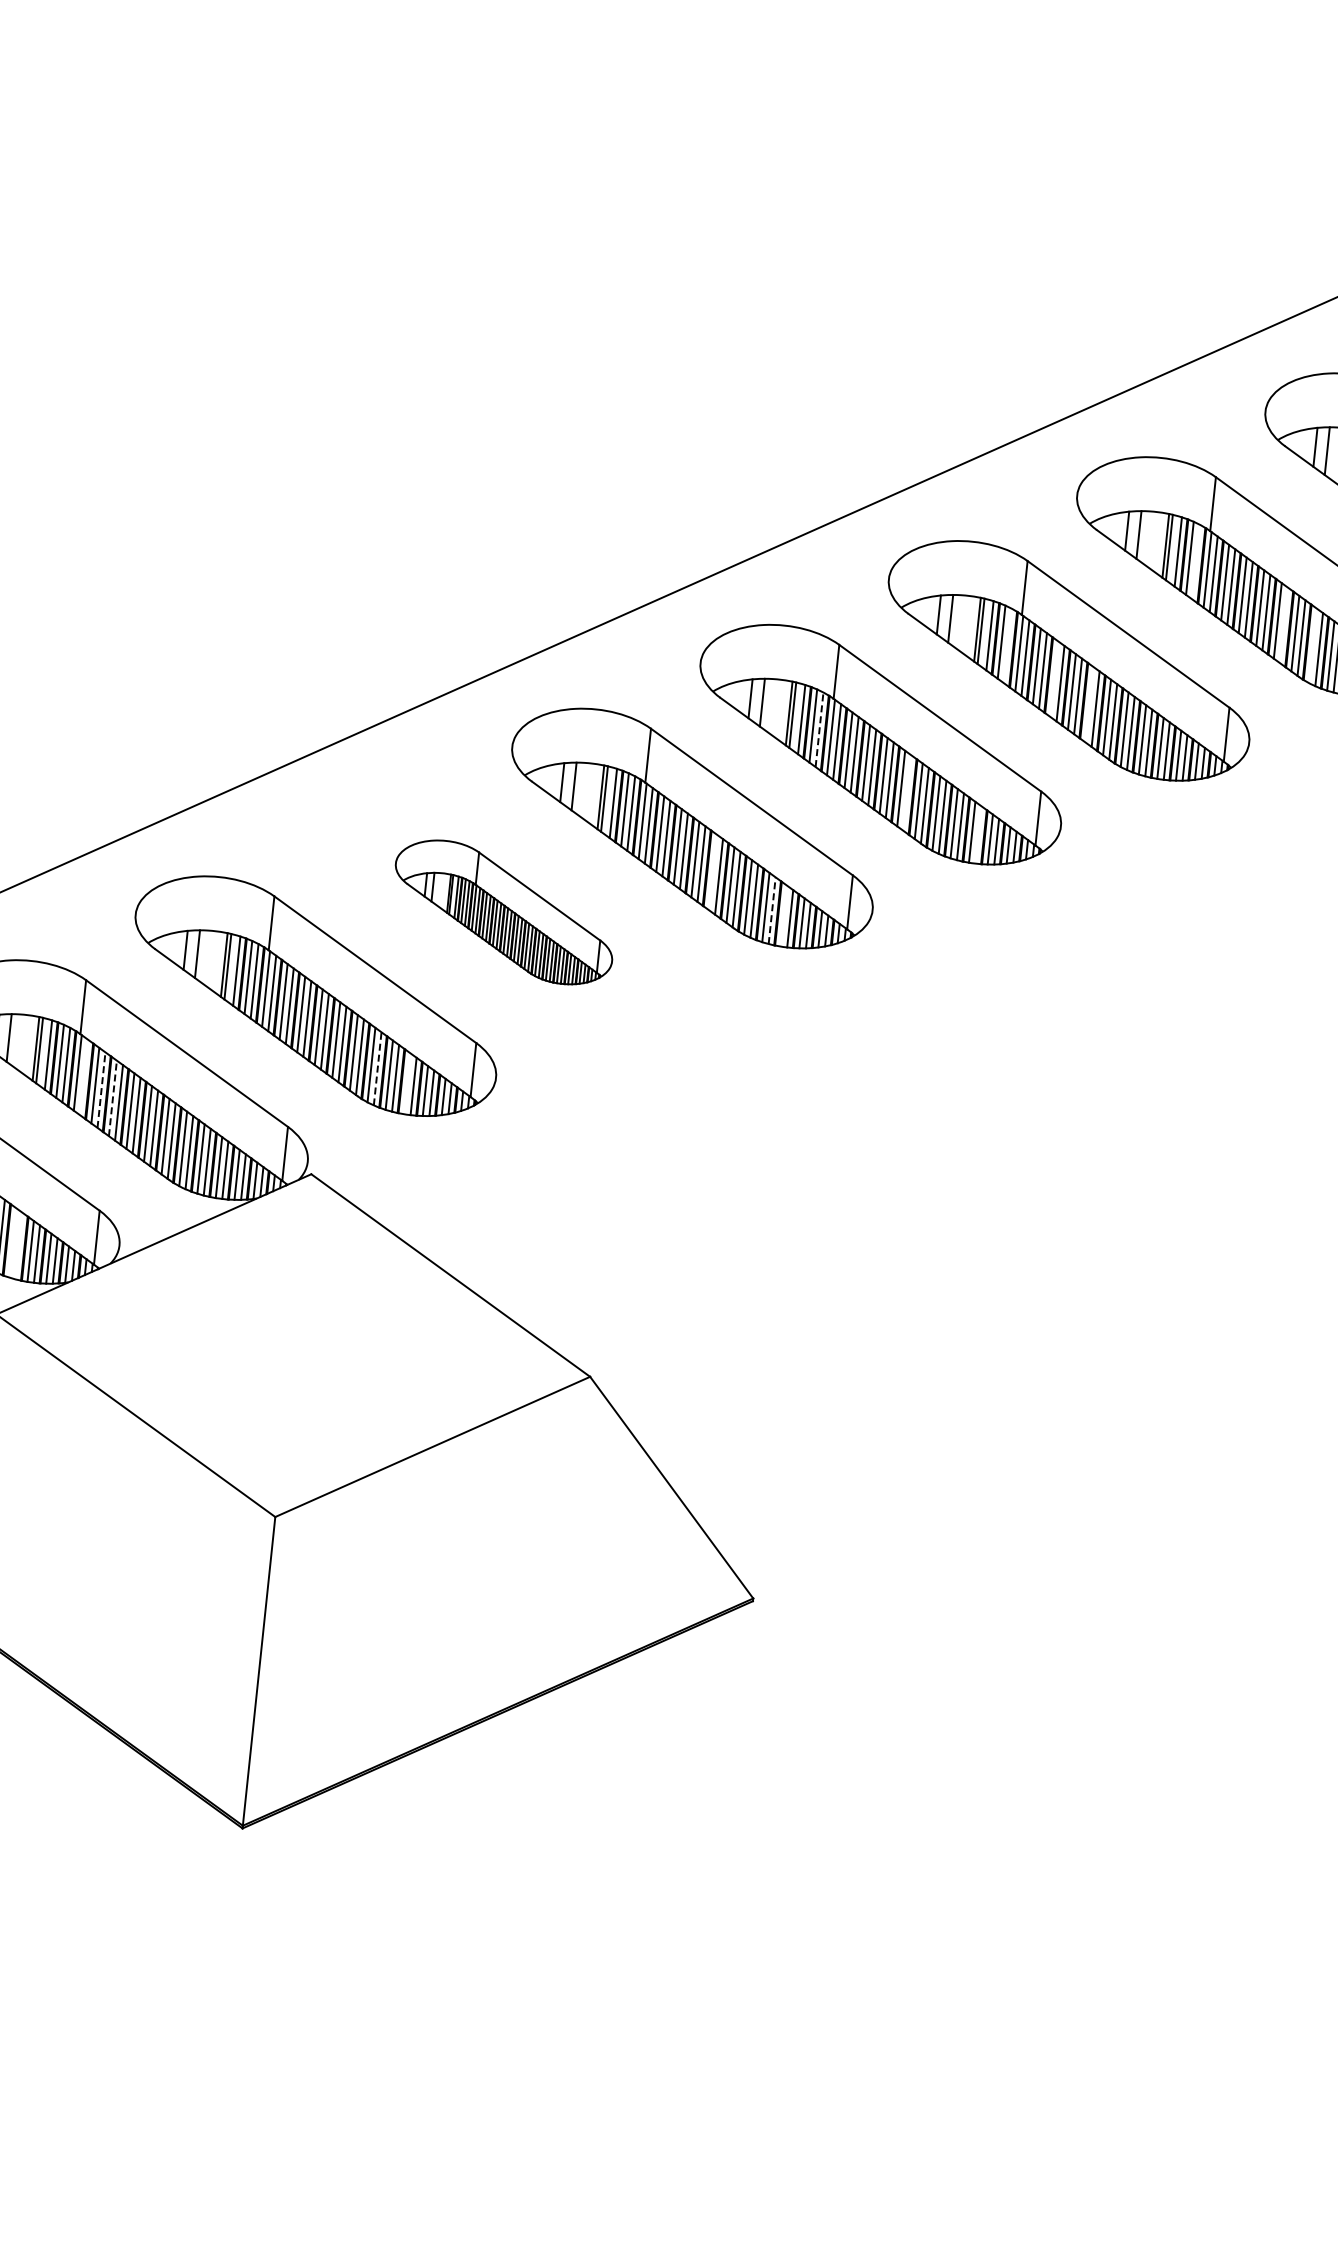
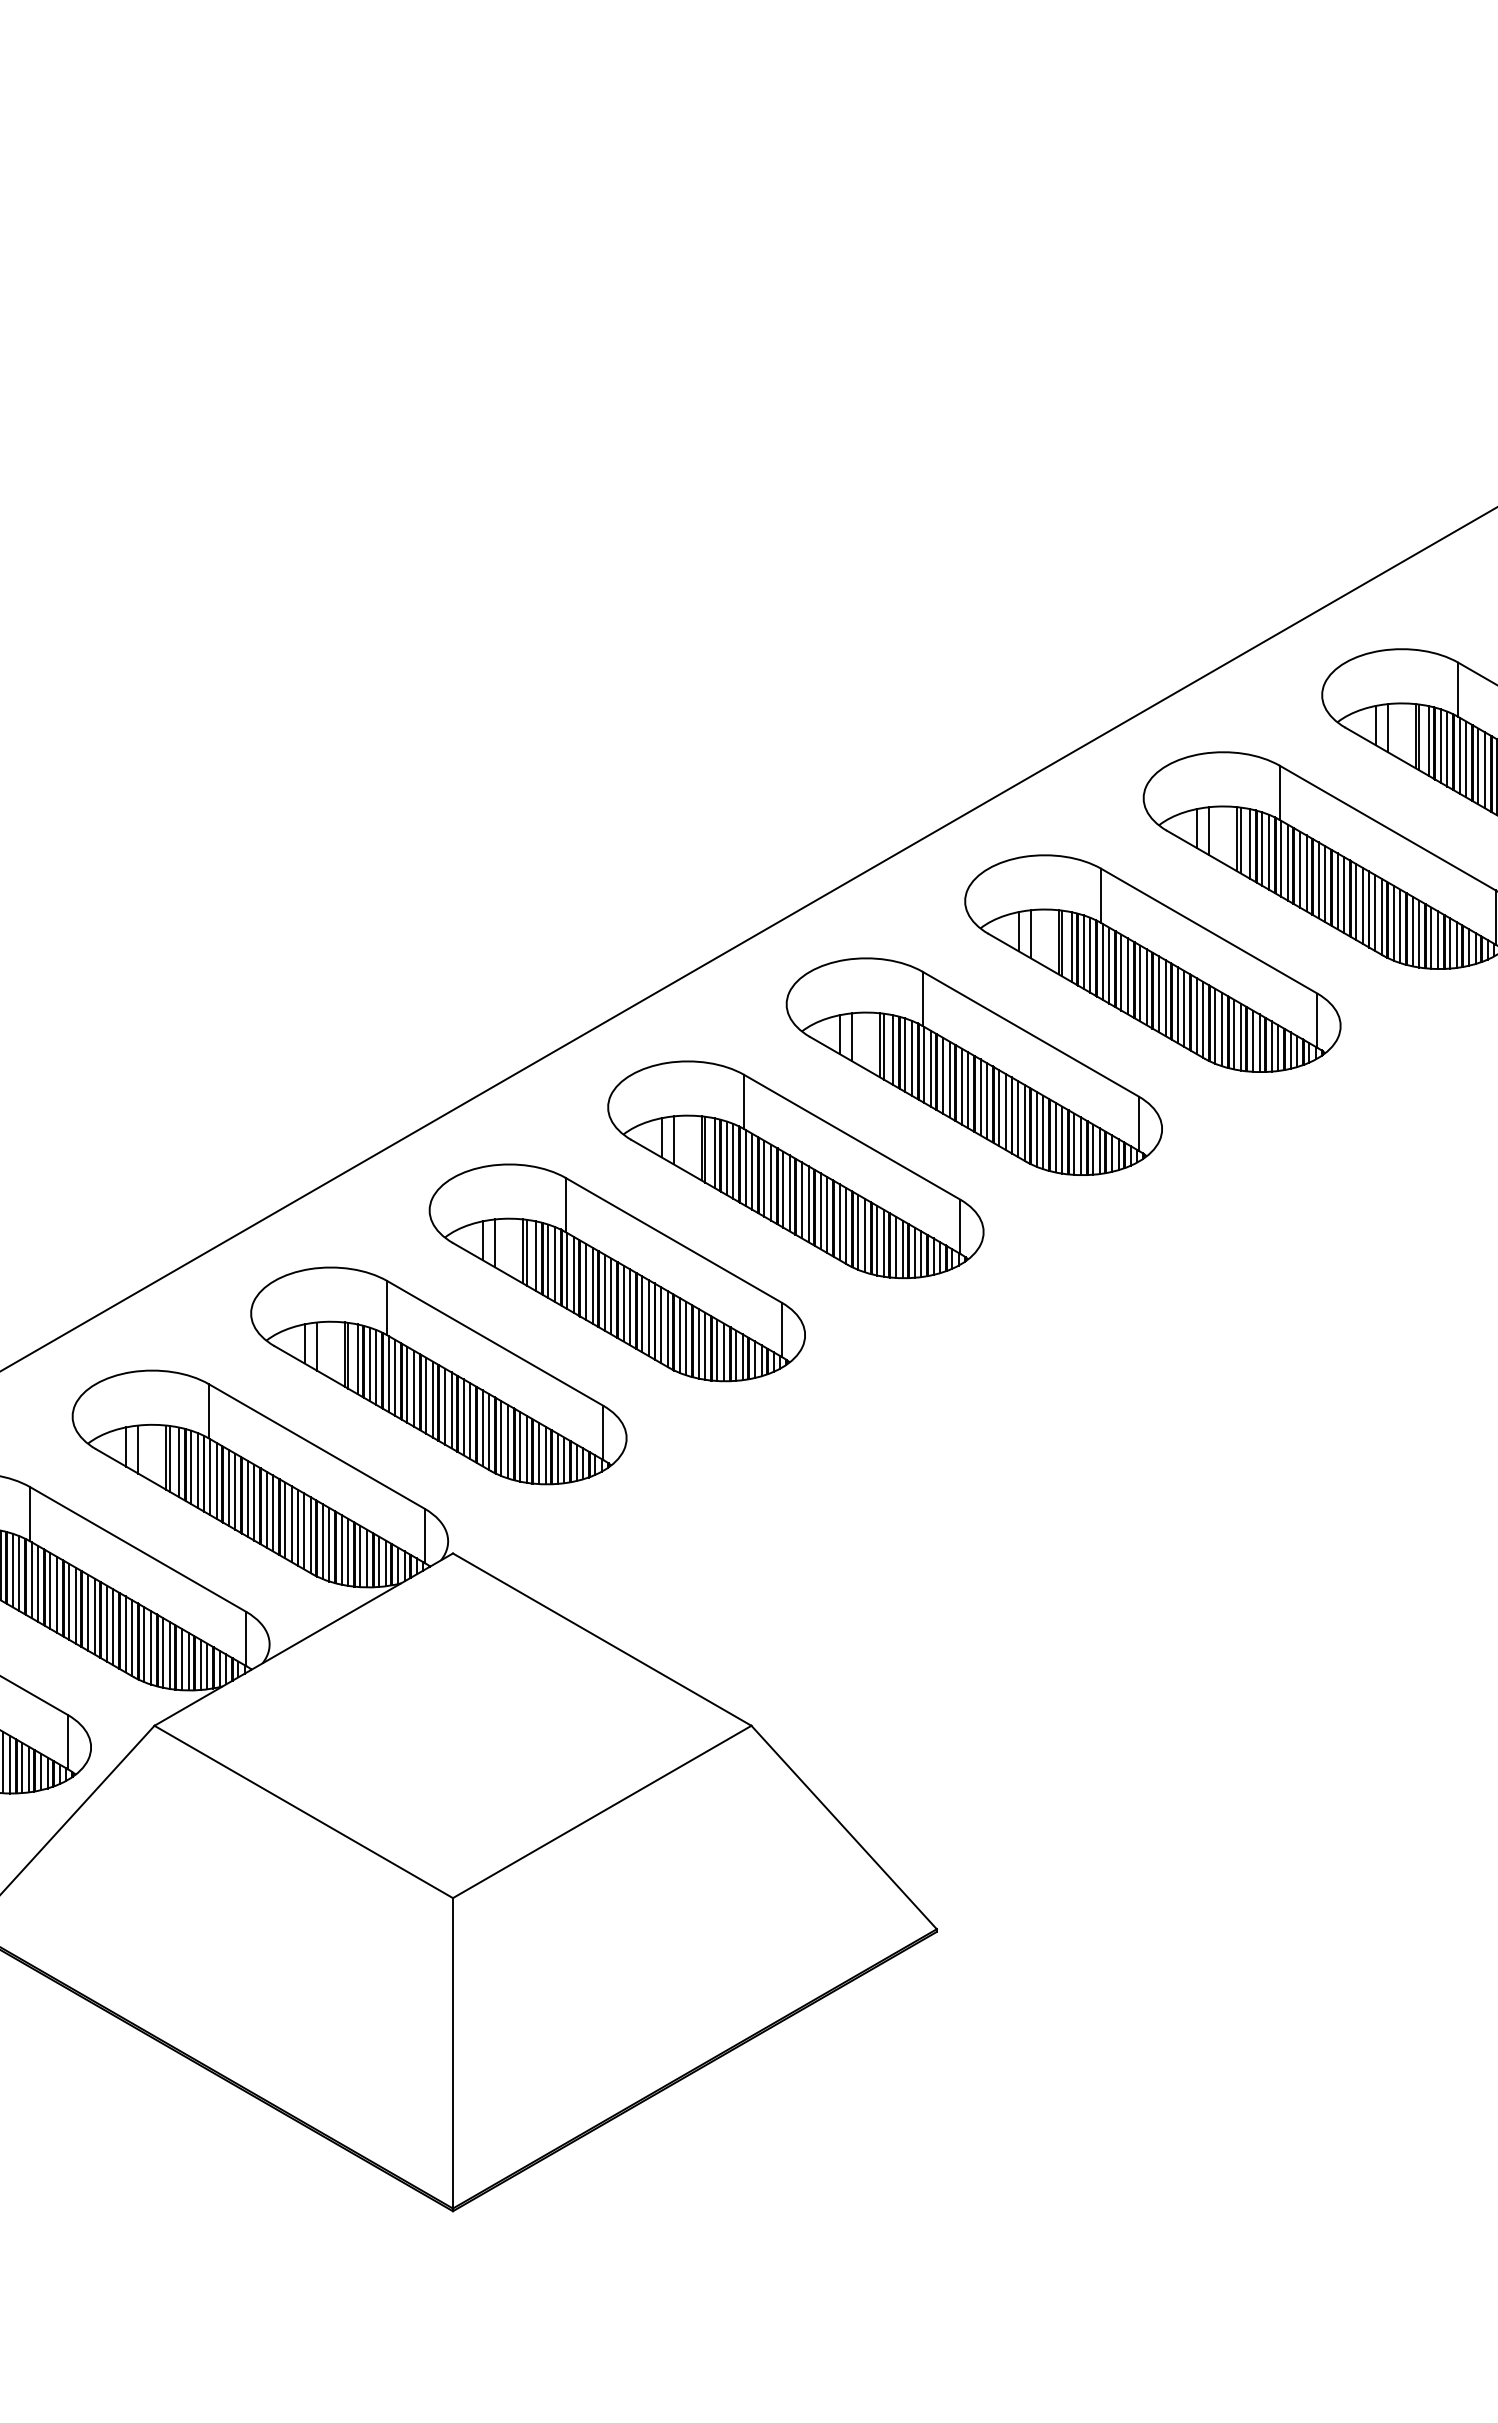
line: (1195, 561) -> (1268, 851), added
line: (1283, 624) -> (1362, 905), added
line: (1007, 645) -> (1090, 954), added
line: (1312, 645) -> (1393, 922), added
line: (1054, 679) -> (1140, 983), added
line: (1089, 705) -> (1177, 1005), added
line: (819, 728) -> (911, 1057), dashed -> solid
line: (906, 793) -> (1005, 1112), added
line: (978, 835) -> (1081, 1146), added
line: (712, 872) -> (820, 1211), added
line: (771, 910) -> (883, 1243), dashed -> solid
part: (503, 911) -> (616, 1272), size x1.67
line: (783, 915) -> (895, 1246), added
line: (377, 1068) -> (507, 1441), dashed -> solid
line: (83, 1076) -> (216, 1480), added
line: (406, 1083) -> (538, 1453), added
line: (101, 1089) -> (235, 1491), dashed -> solid
line: (112, 1098) -> (247, 1498), dashed -> solid
line: (13, 1242) -> (163, 1652), added
line: (18, 1245) -> (169, 1654), added

